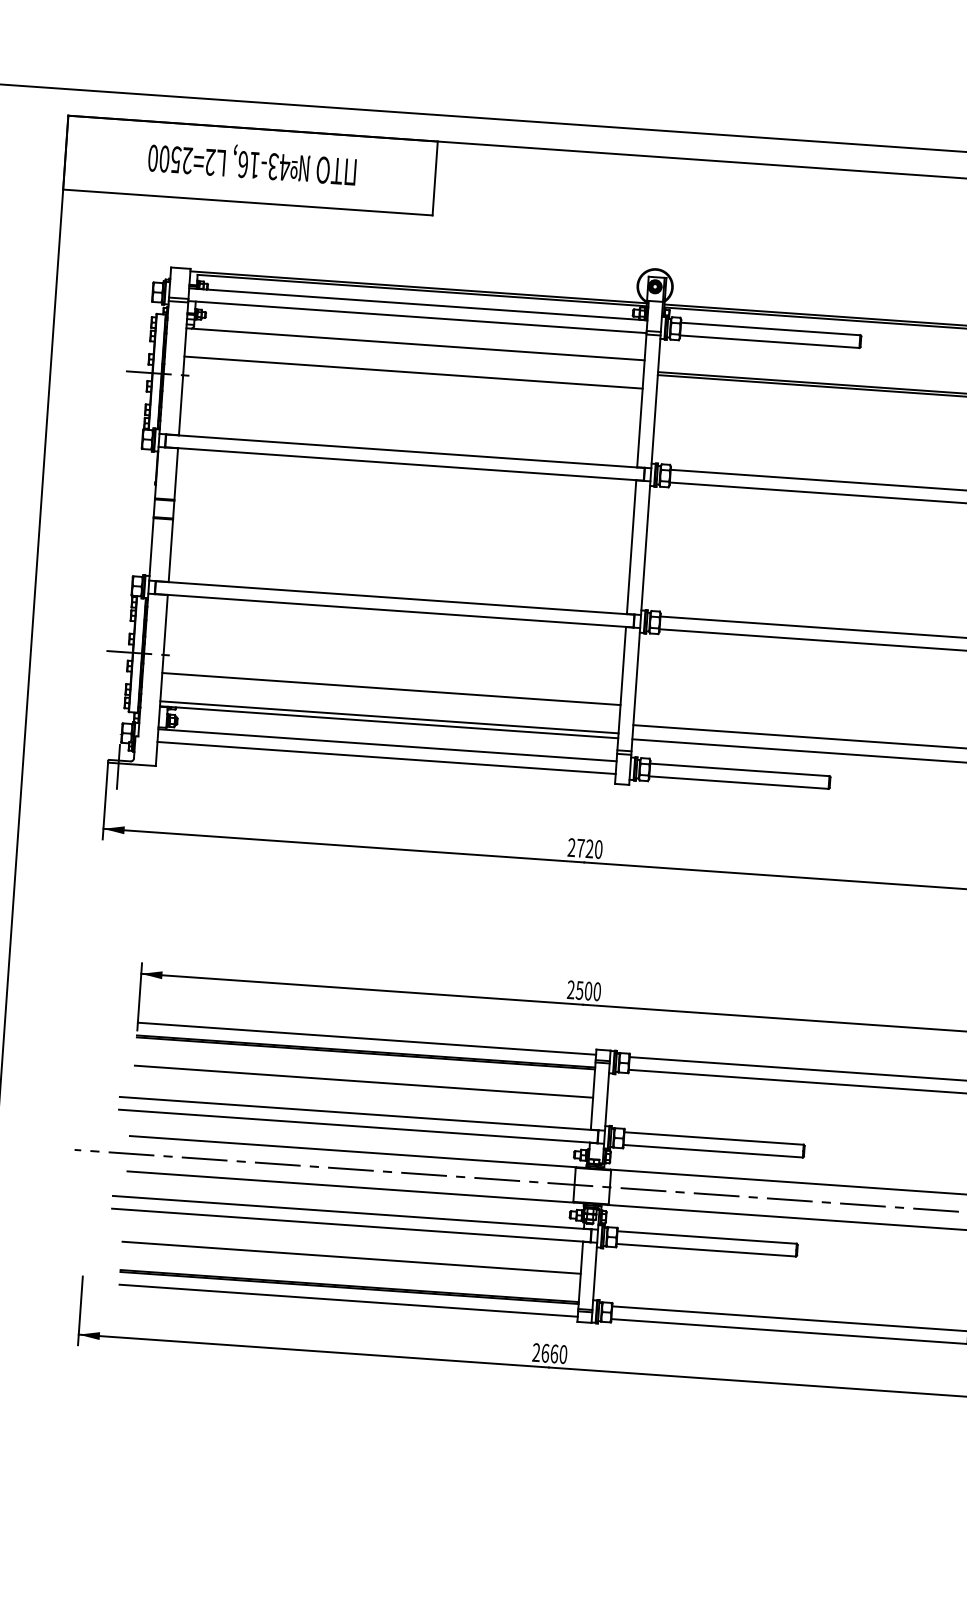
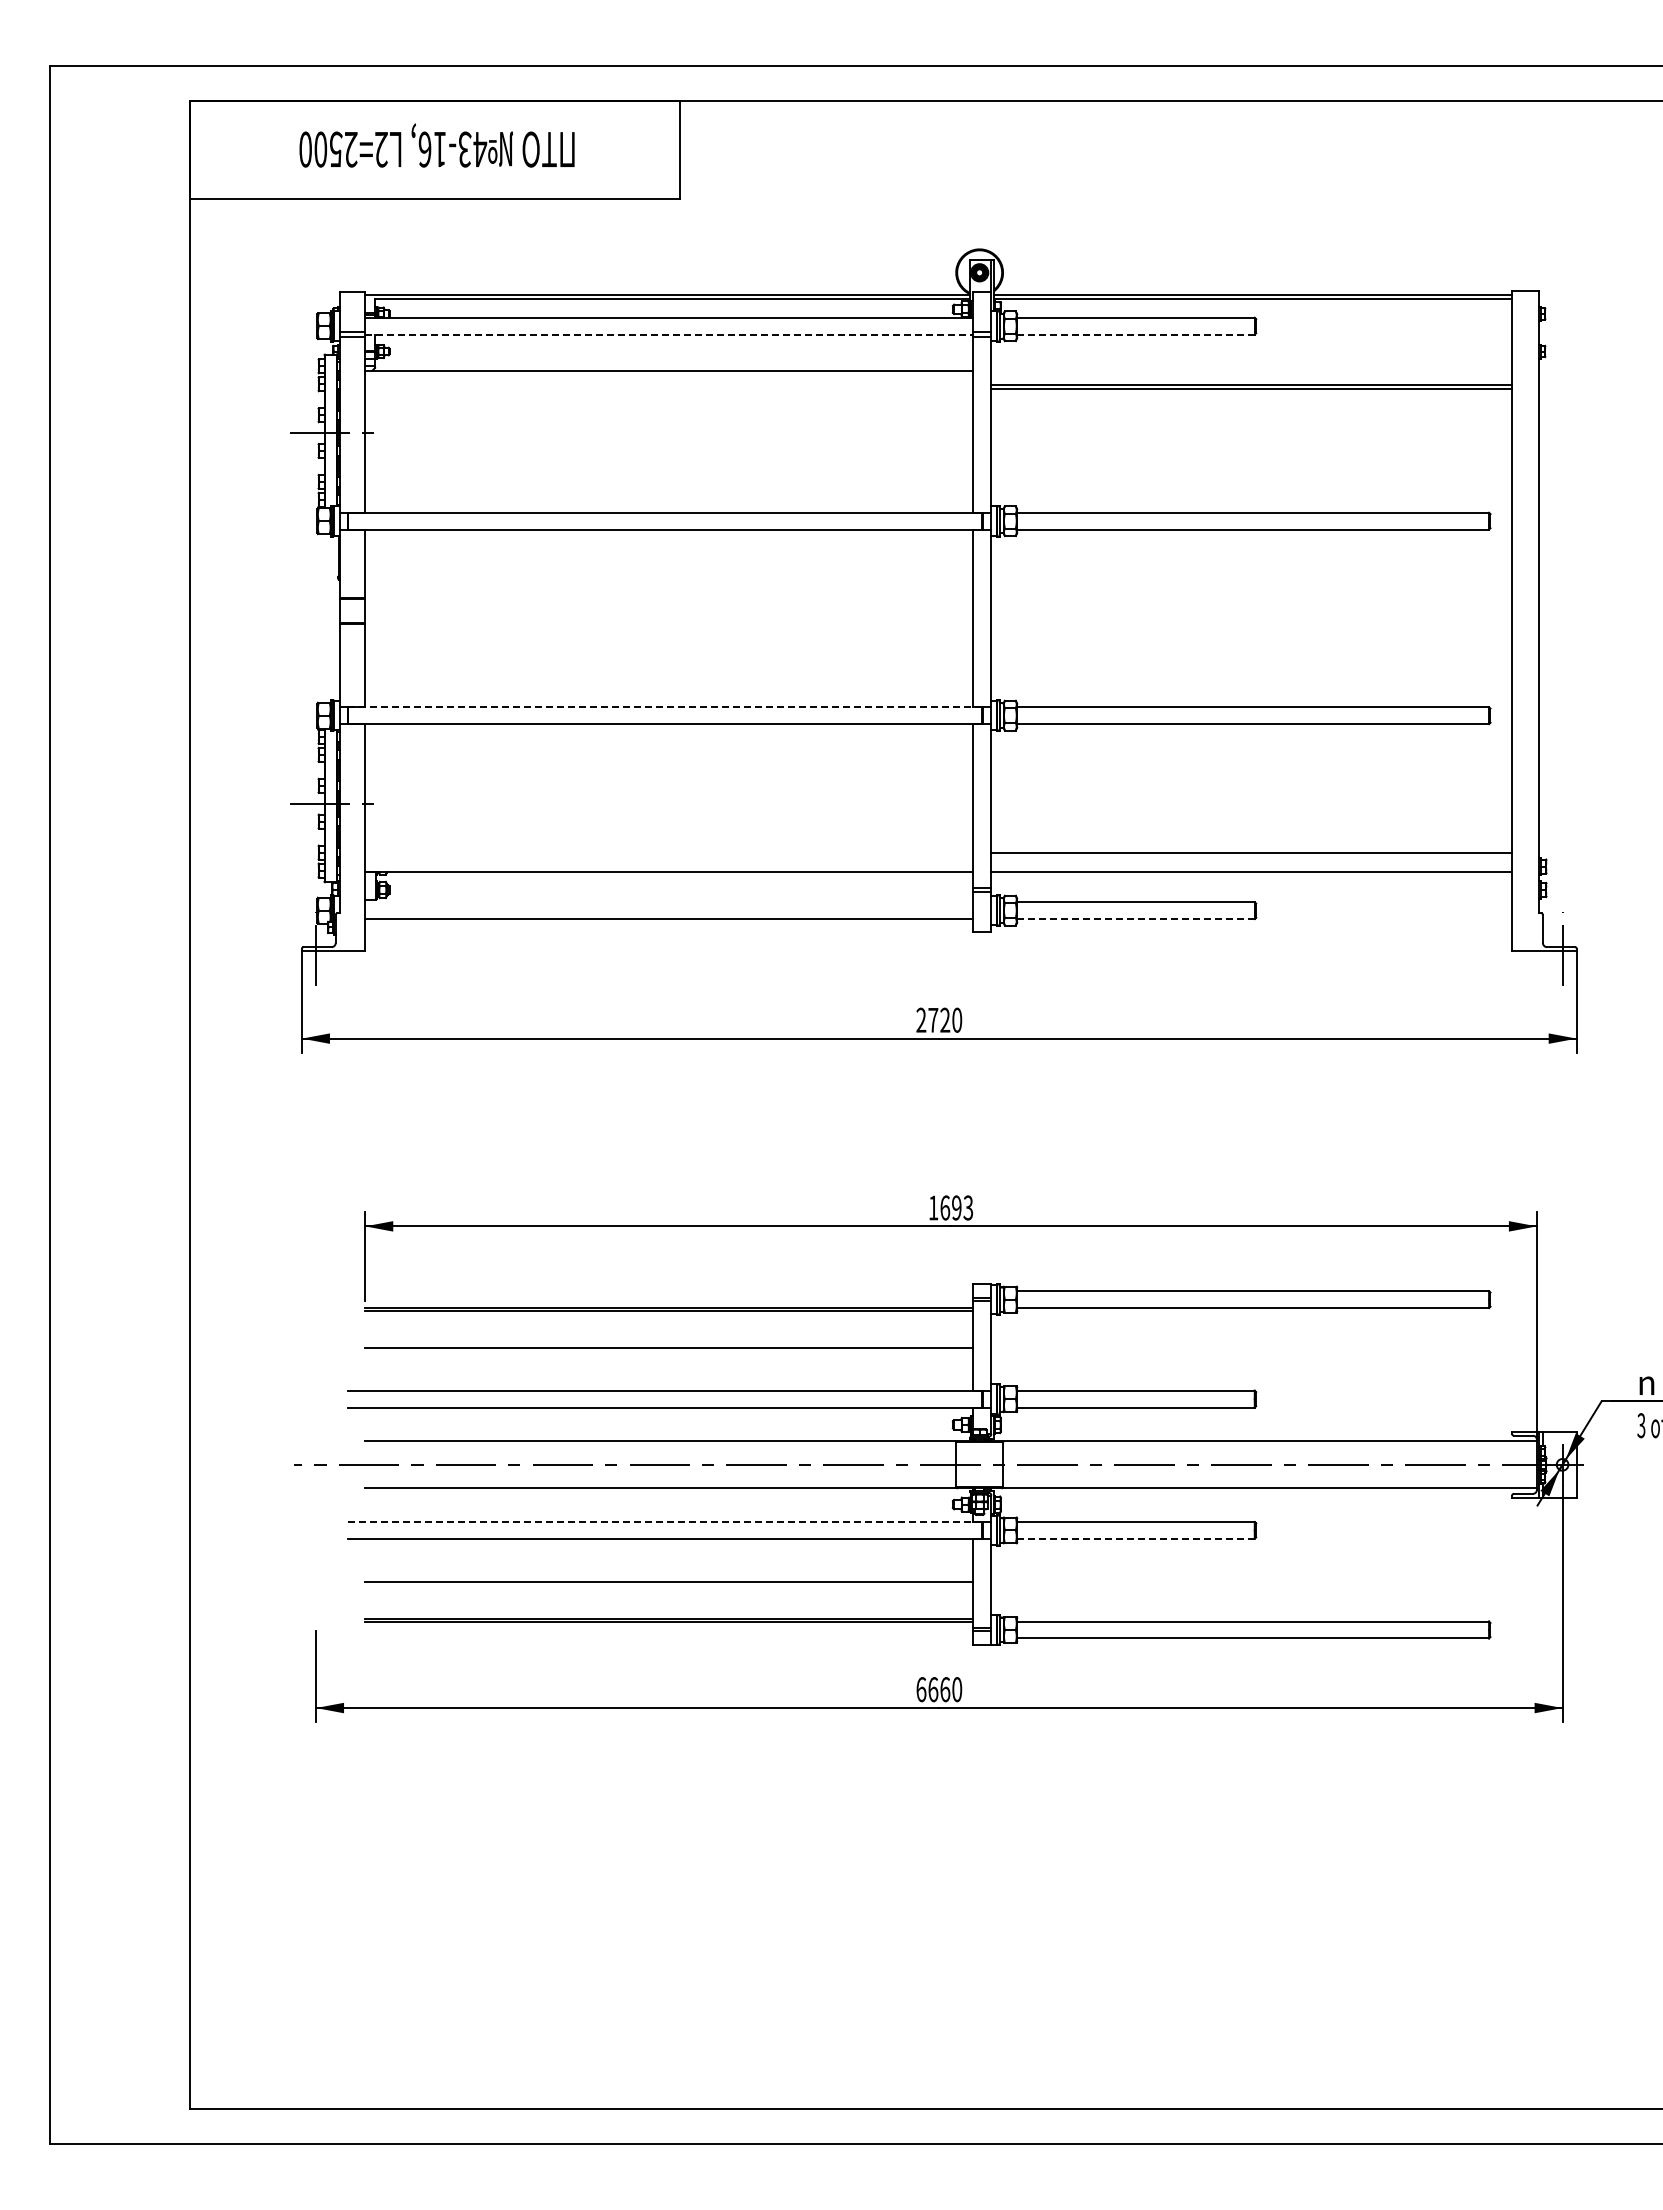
line: (417, 316) -> (668, 334), solid -> dashed
line: (769, 341) -> (1135, 334), solid -> dashed
line: (413, 372) -> (668, 408), removed
line: (395, 598) -> (665, 707), solid -> dashed
line: (391, 688) -> (668, 827), removed
line: (389, 717) -> (668, 865), removed
line: (387, 745) -> (668, 902), removed
line: (738, 782) -> (1135, 919), solid -> dashed
text: (583, 990) -> (950, 1207), 2500 -> 1693
line: (366, 1038) -> (668, 1291), removed
line: (352, 1212) -> (665, 1521), solid -> dashed
line: (705, 1249) -> (1135, 1538), solid -> dashed
line: (348, 1300) -> (668, 1638), removed
text: (536, 1352) -> (921, 1689), 2660 -> 6660

